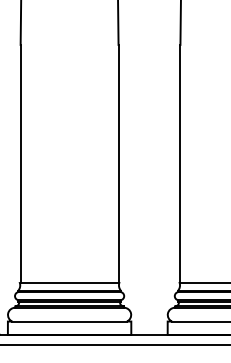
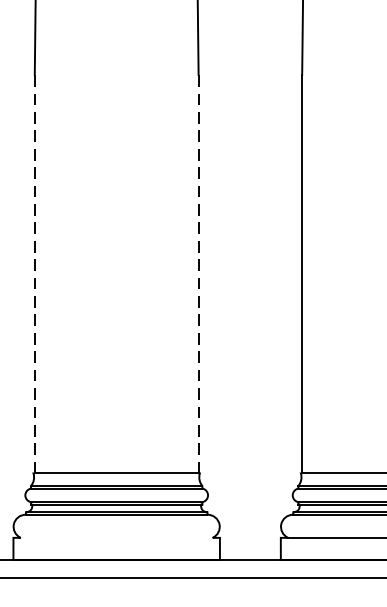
line: (20, 163) -> (34, 273), solid -> dashed
line: (118, 163) -> (198, 273), solid -> dashed
line: (69, 321) -> (116, 537), removed

